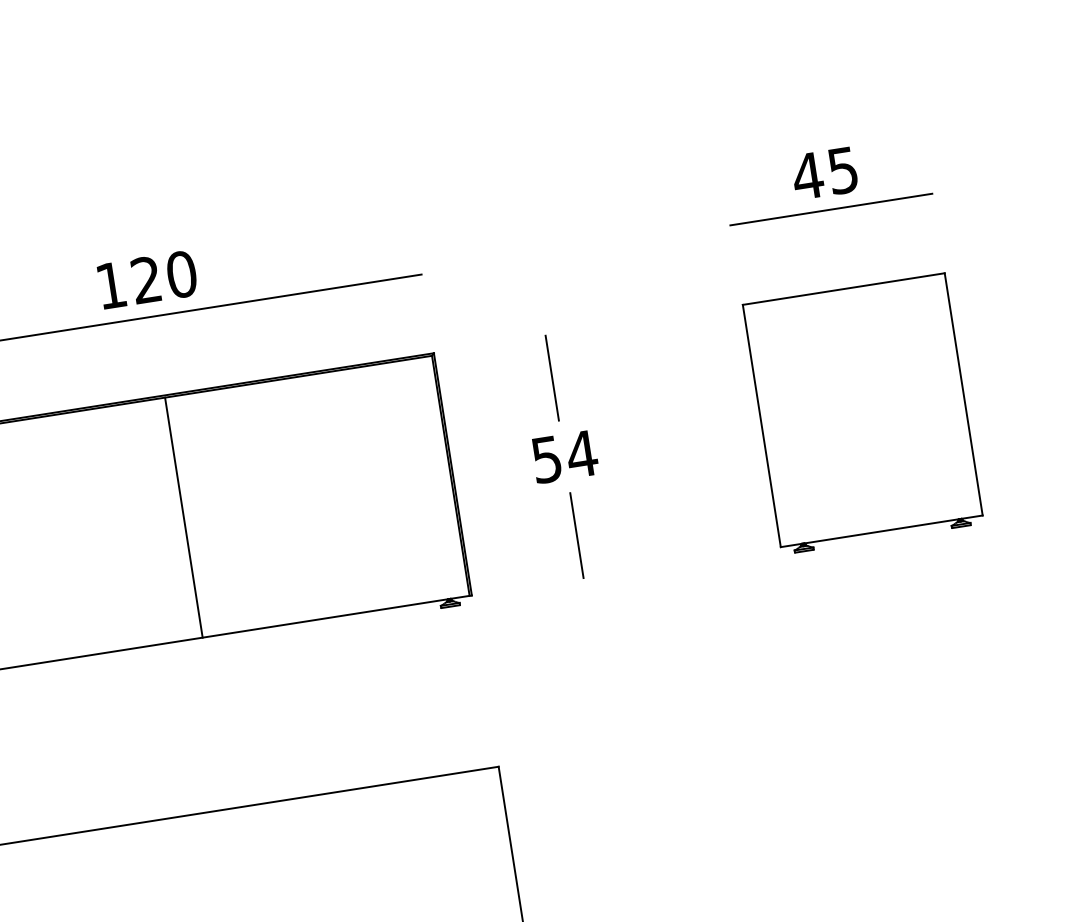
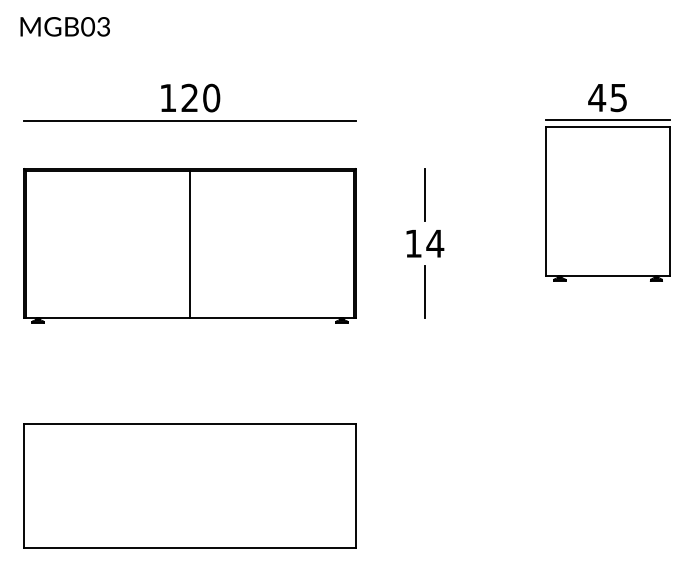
part: (862, 413) -> (607, 203), moved
text: (546, 459) -> (413, 243), 54 -> 14

